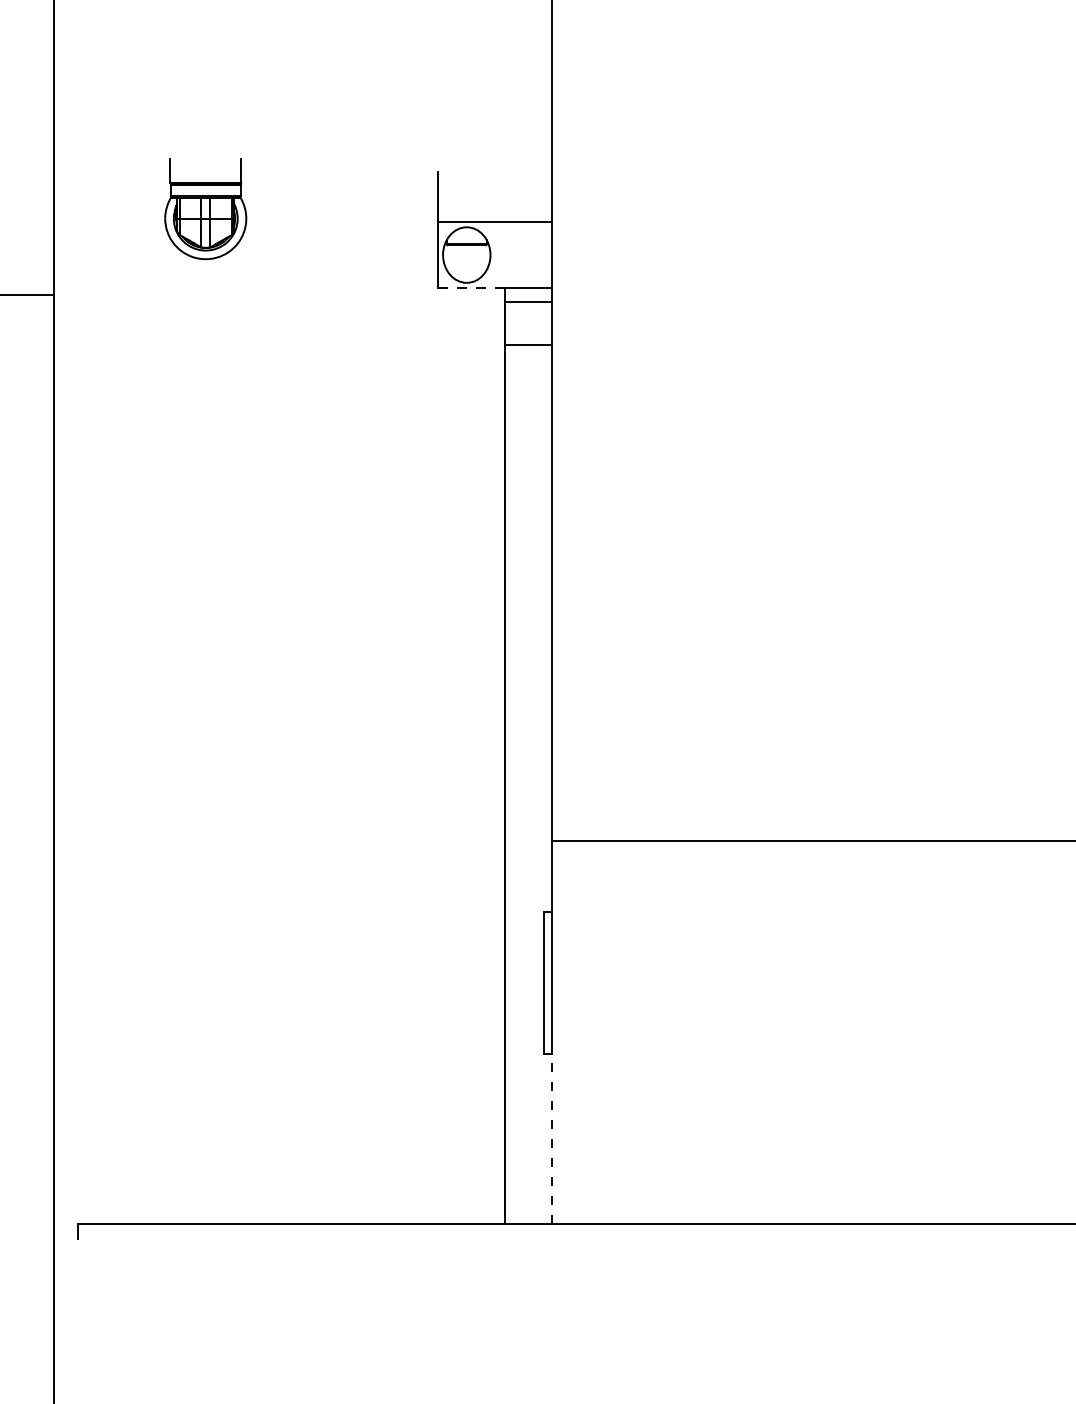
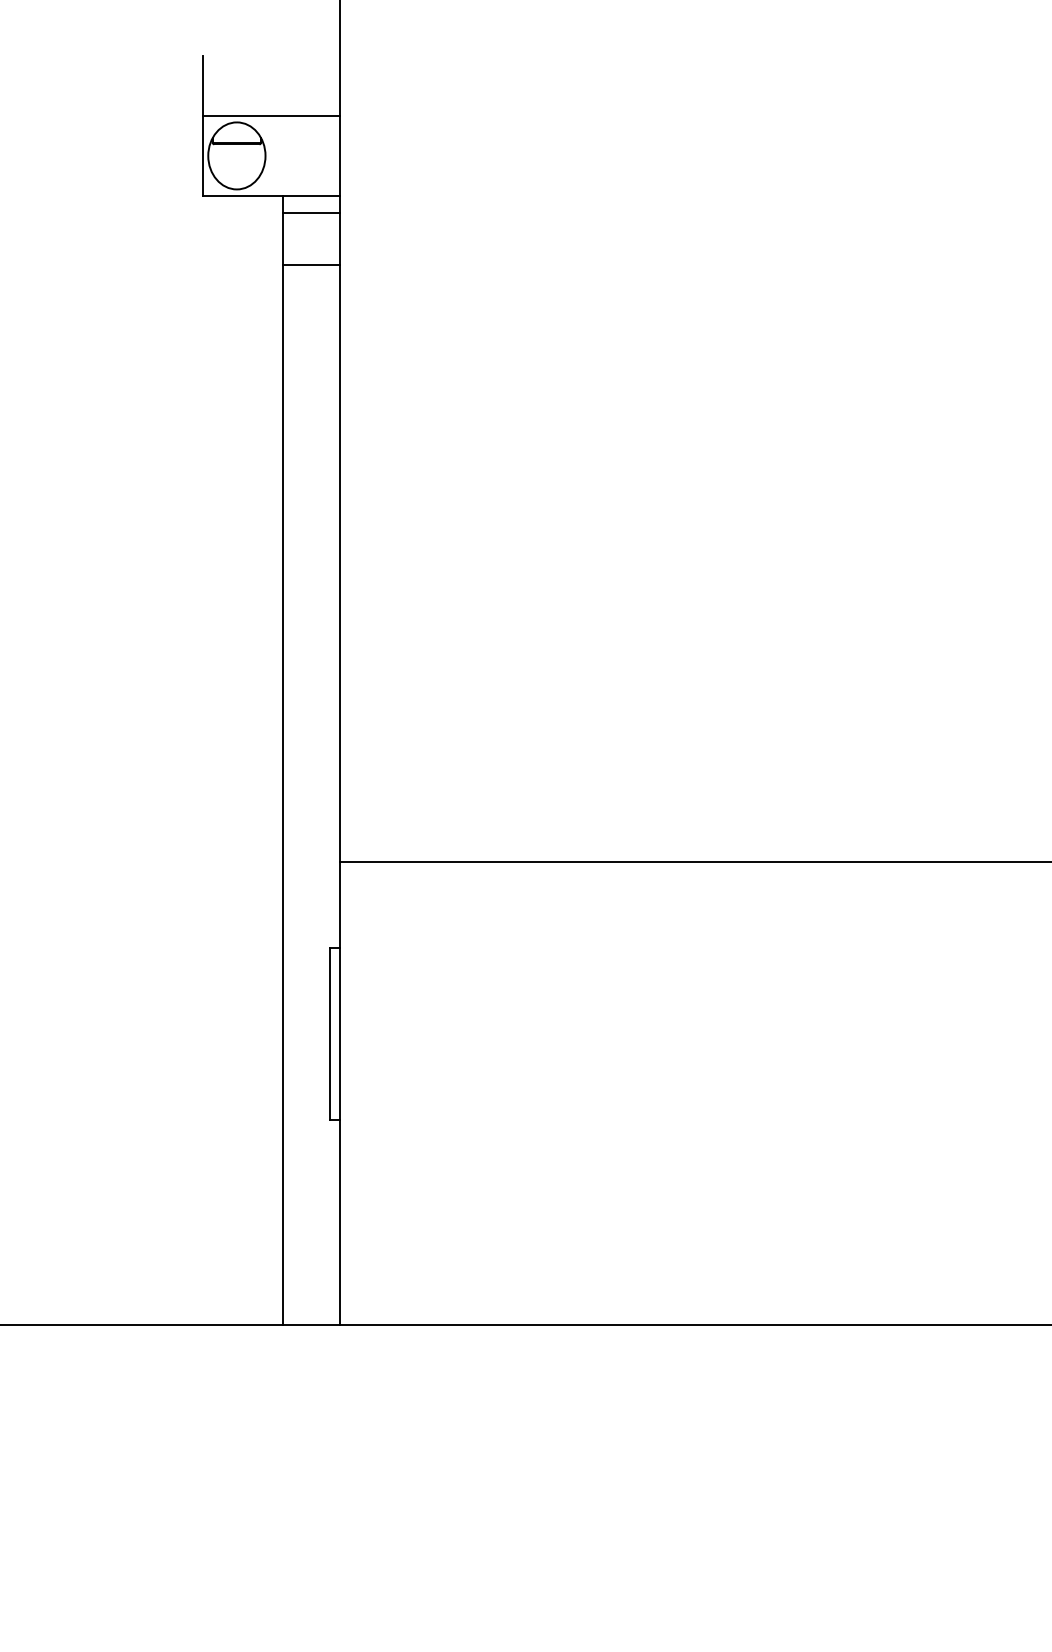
line: (471, 288) -> (242, 196), dashed -> solid
line: (552, 1138) -> (340, 1221), dashed -> solid

